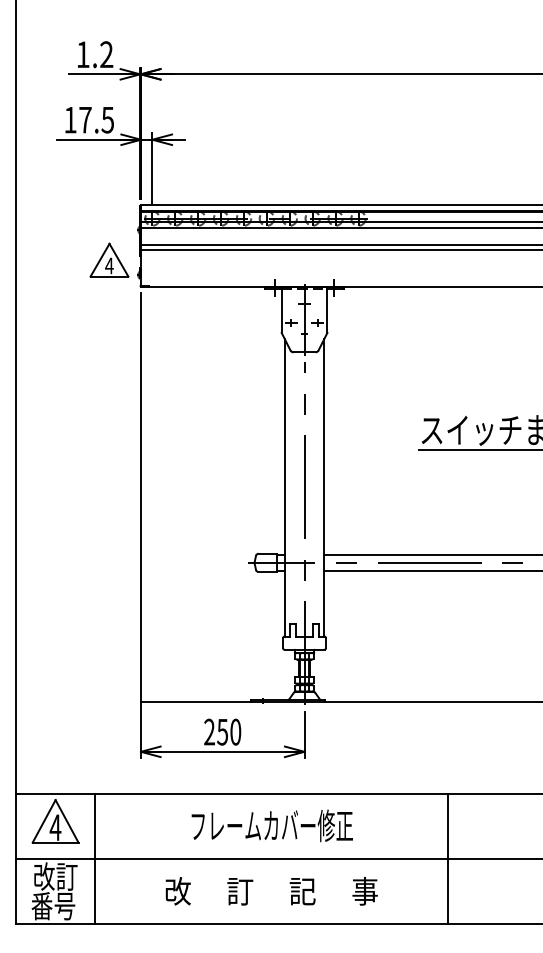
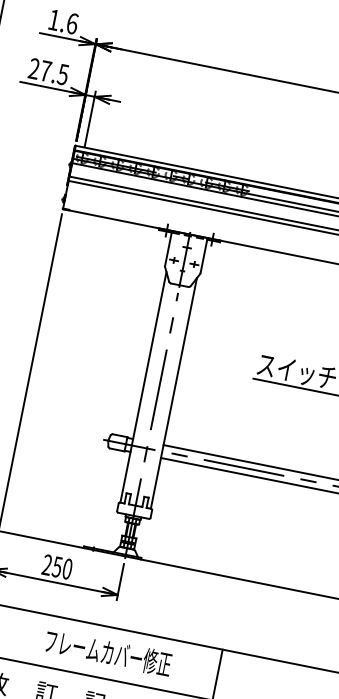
text: (106, 54) -> (72, 23), 1.2 -> 1.6
text: (70, 119) -> (34, 68), 17.5 -> 27.5
part: (109, 259) -> (42, 183), removed
text: (271, 825) -> (107, 652), moved

